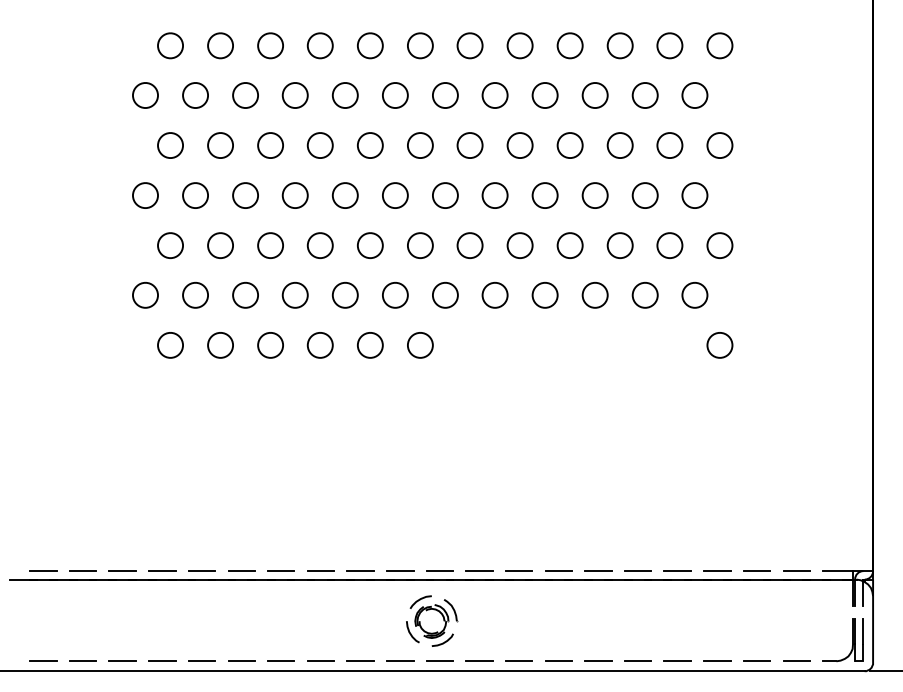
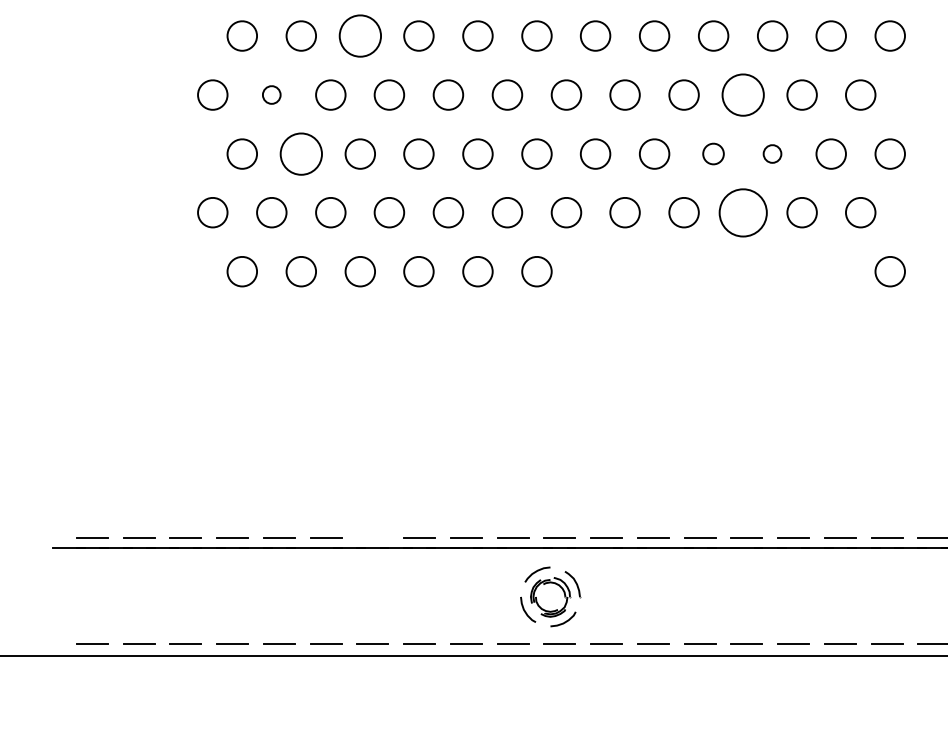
part: (270, 145) -> (360, 35), size x1.4
part: (195, 195) -> (271, 94), size x0.6
part: (594, 195) -> (742, 94), size x1.4
part: (220, 245) -> (301, 153), size x1.4
part: (569, 245) -> (712, 153), size x0.7
part: (619, 245) -> (771, 153), size x0.6
part: (594, 294) -> (742, 211), size x1.6
line: (280, 571) -> (371, 538), removed

